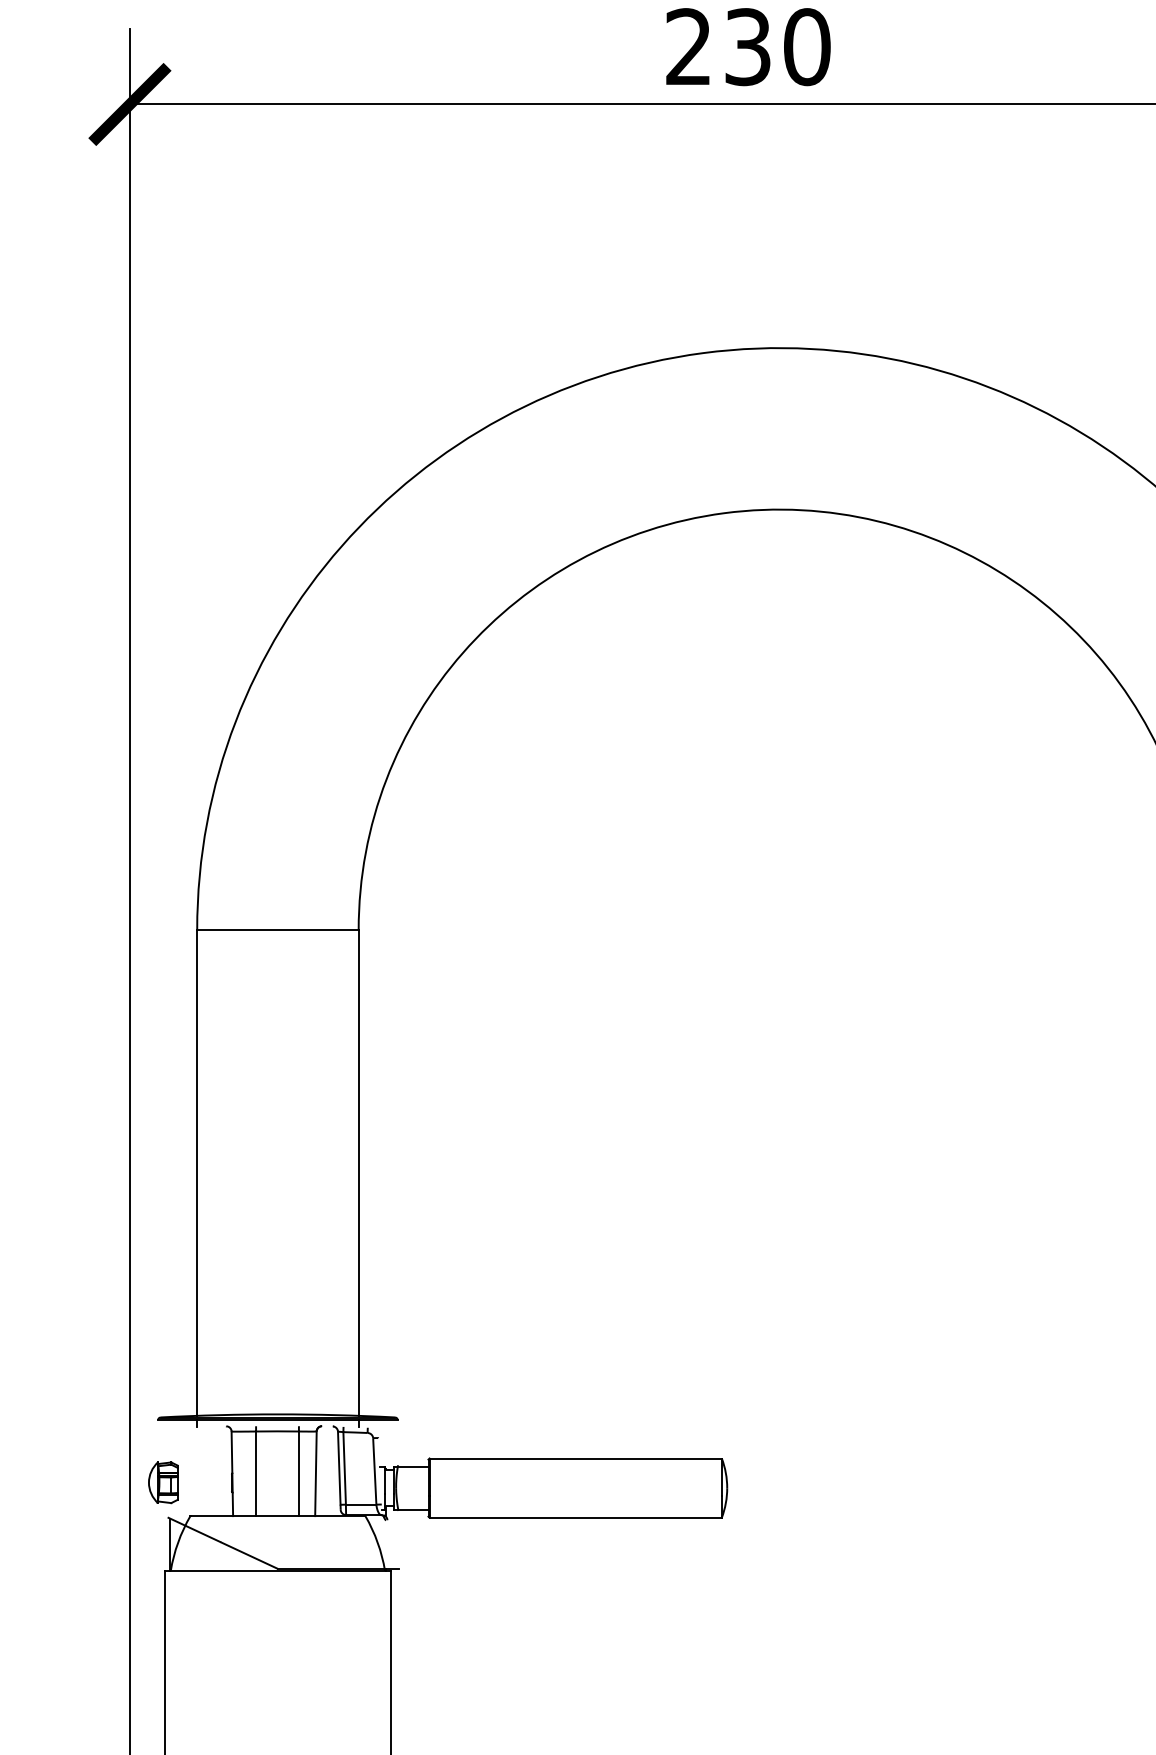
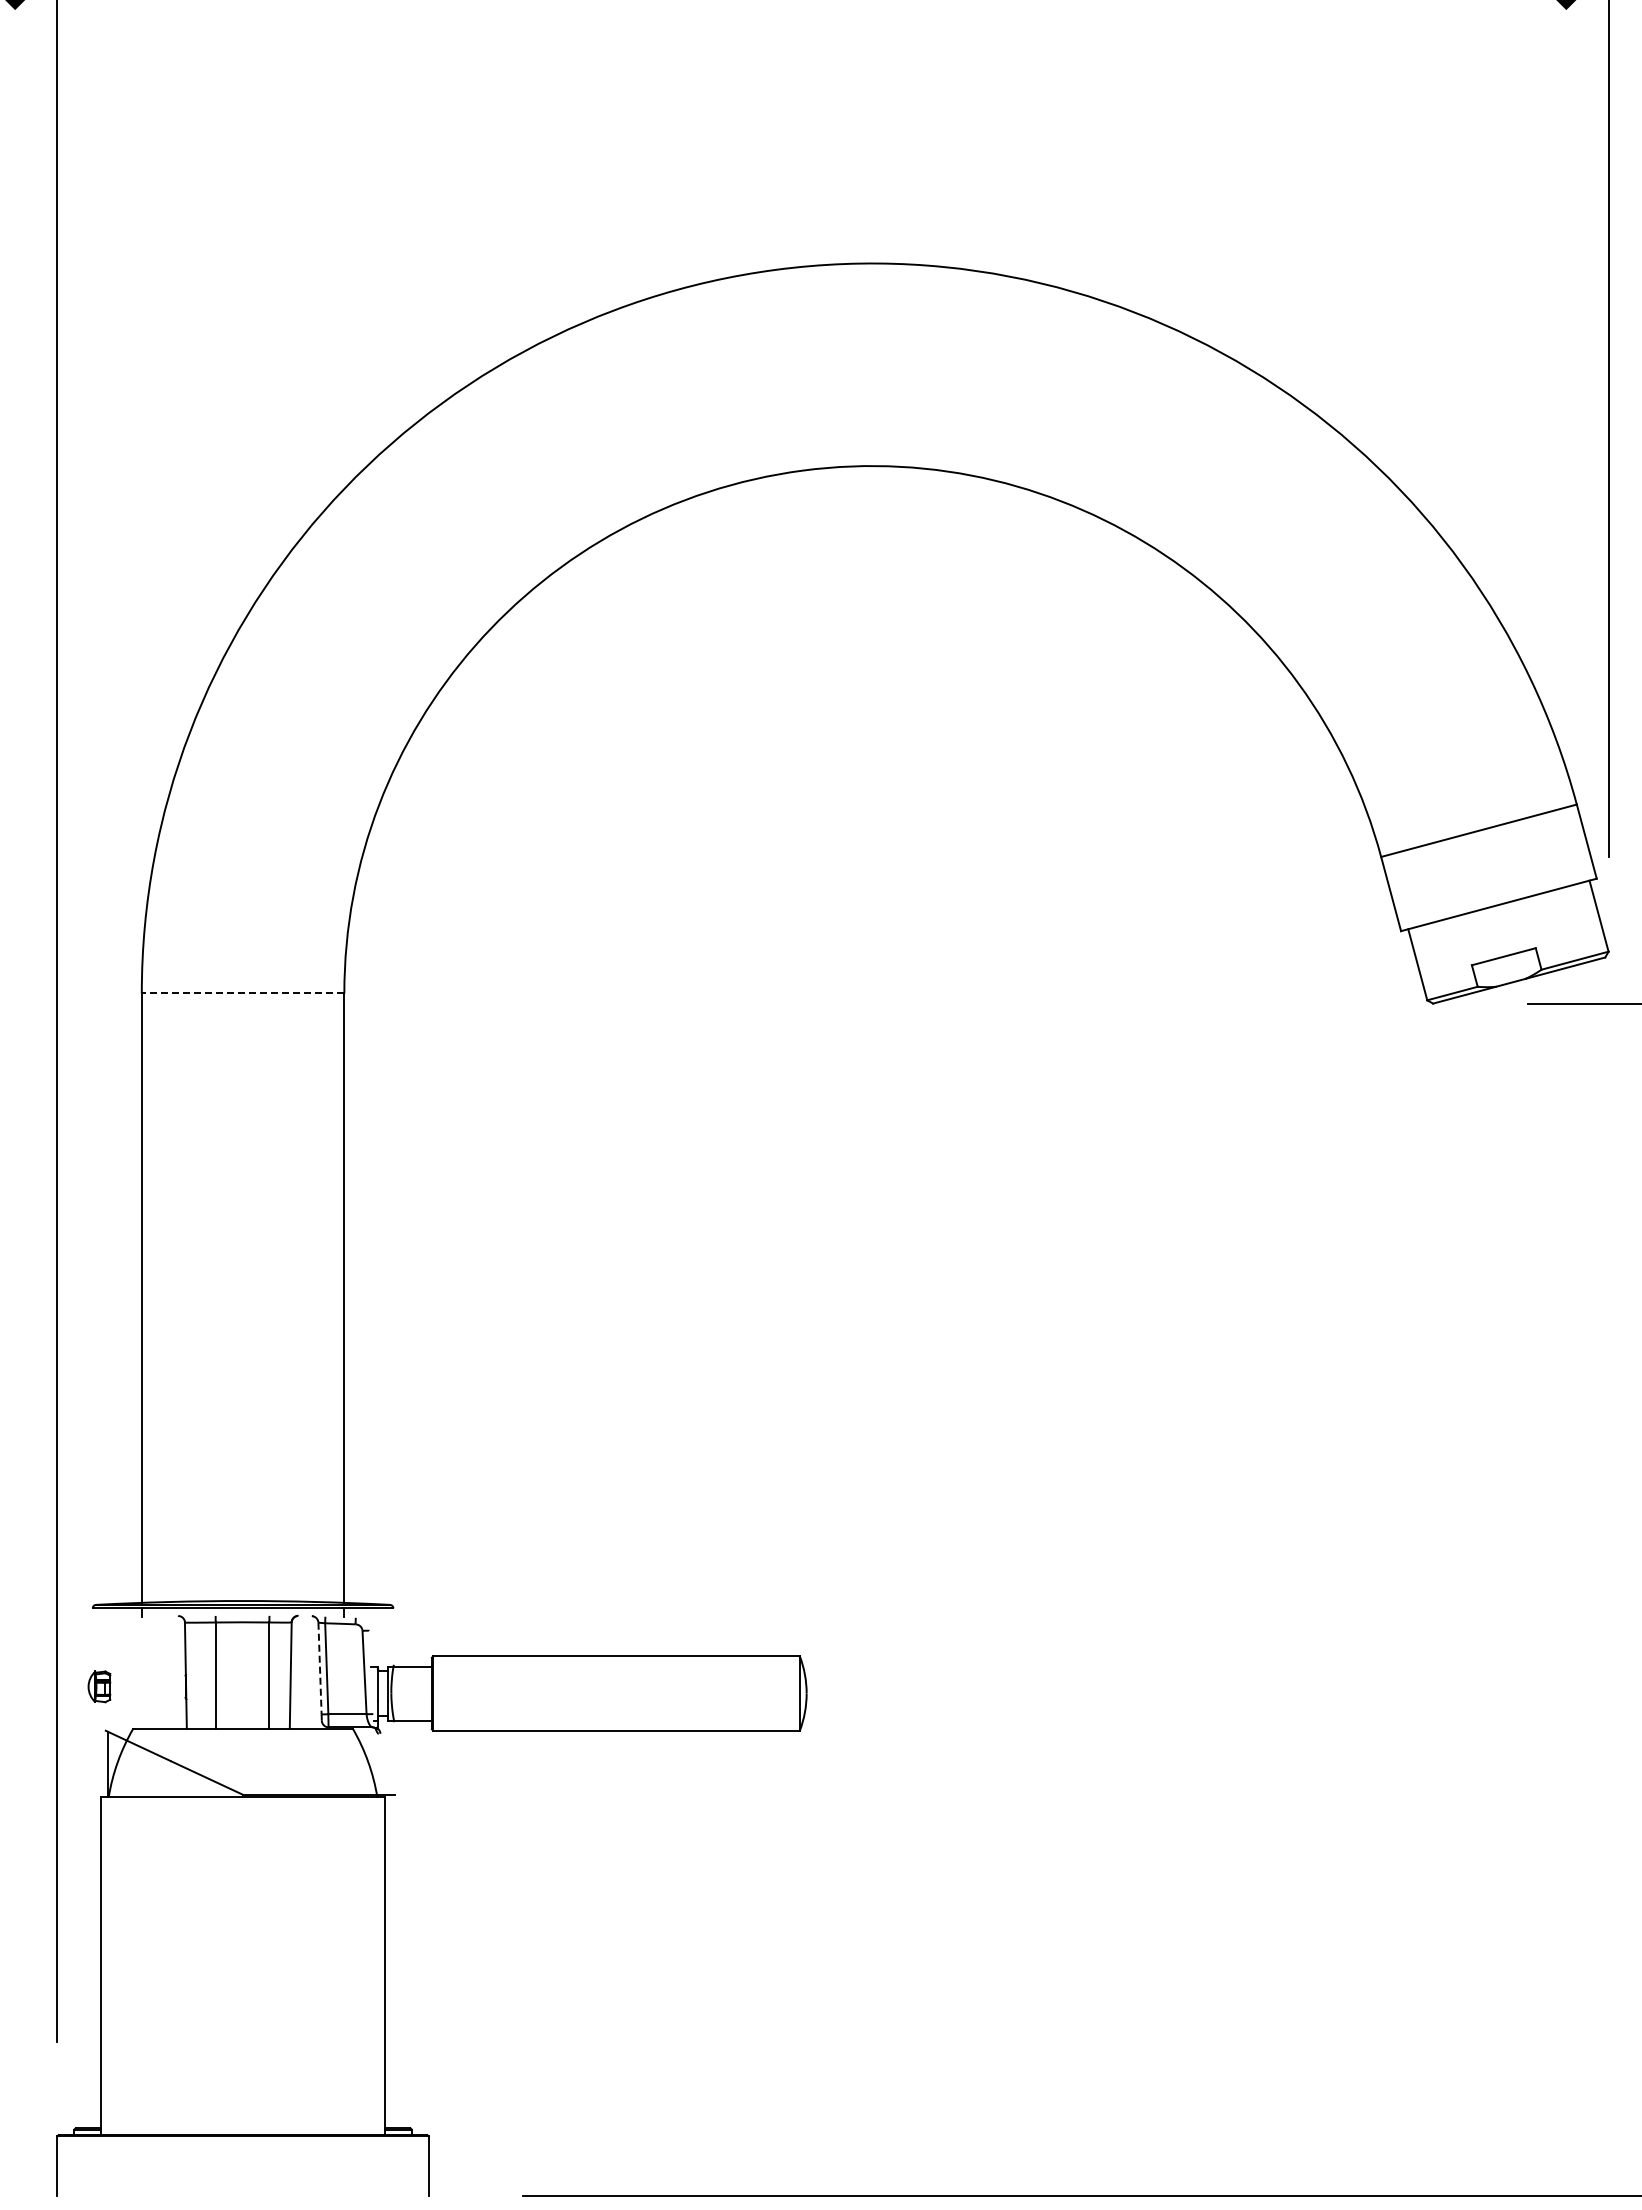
line: (277, 930) -> (242, 993), solid -> dashed
line: (339, 1468) -> (320, 1668), solid -> dashed
part: (163, 1482) -> (99, 1686), size x0.6

